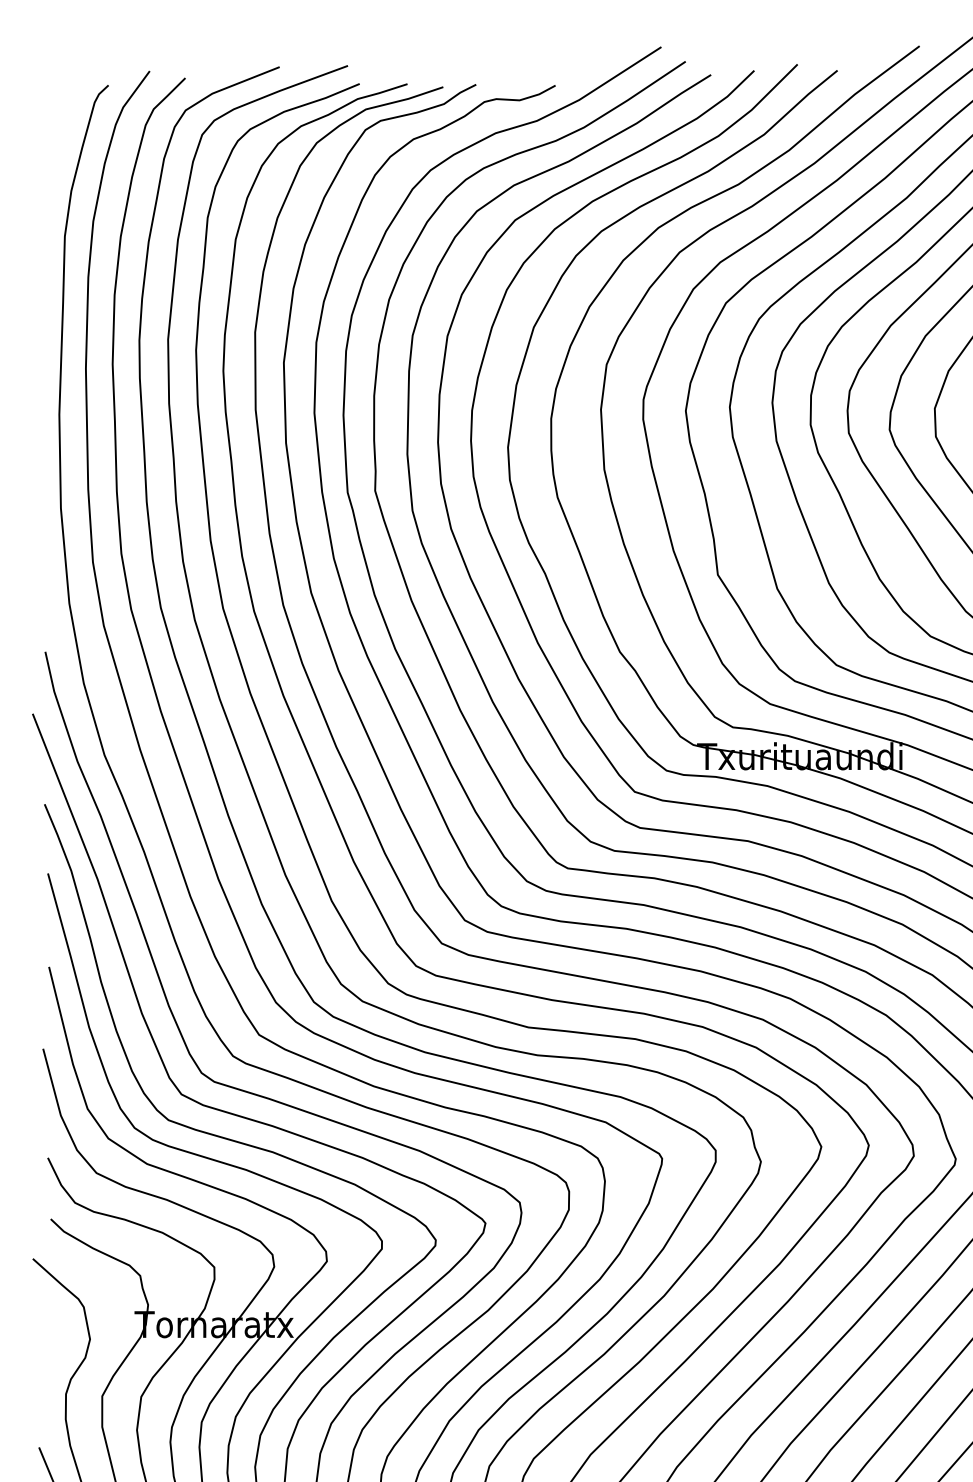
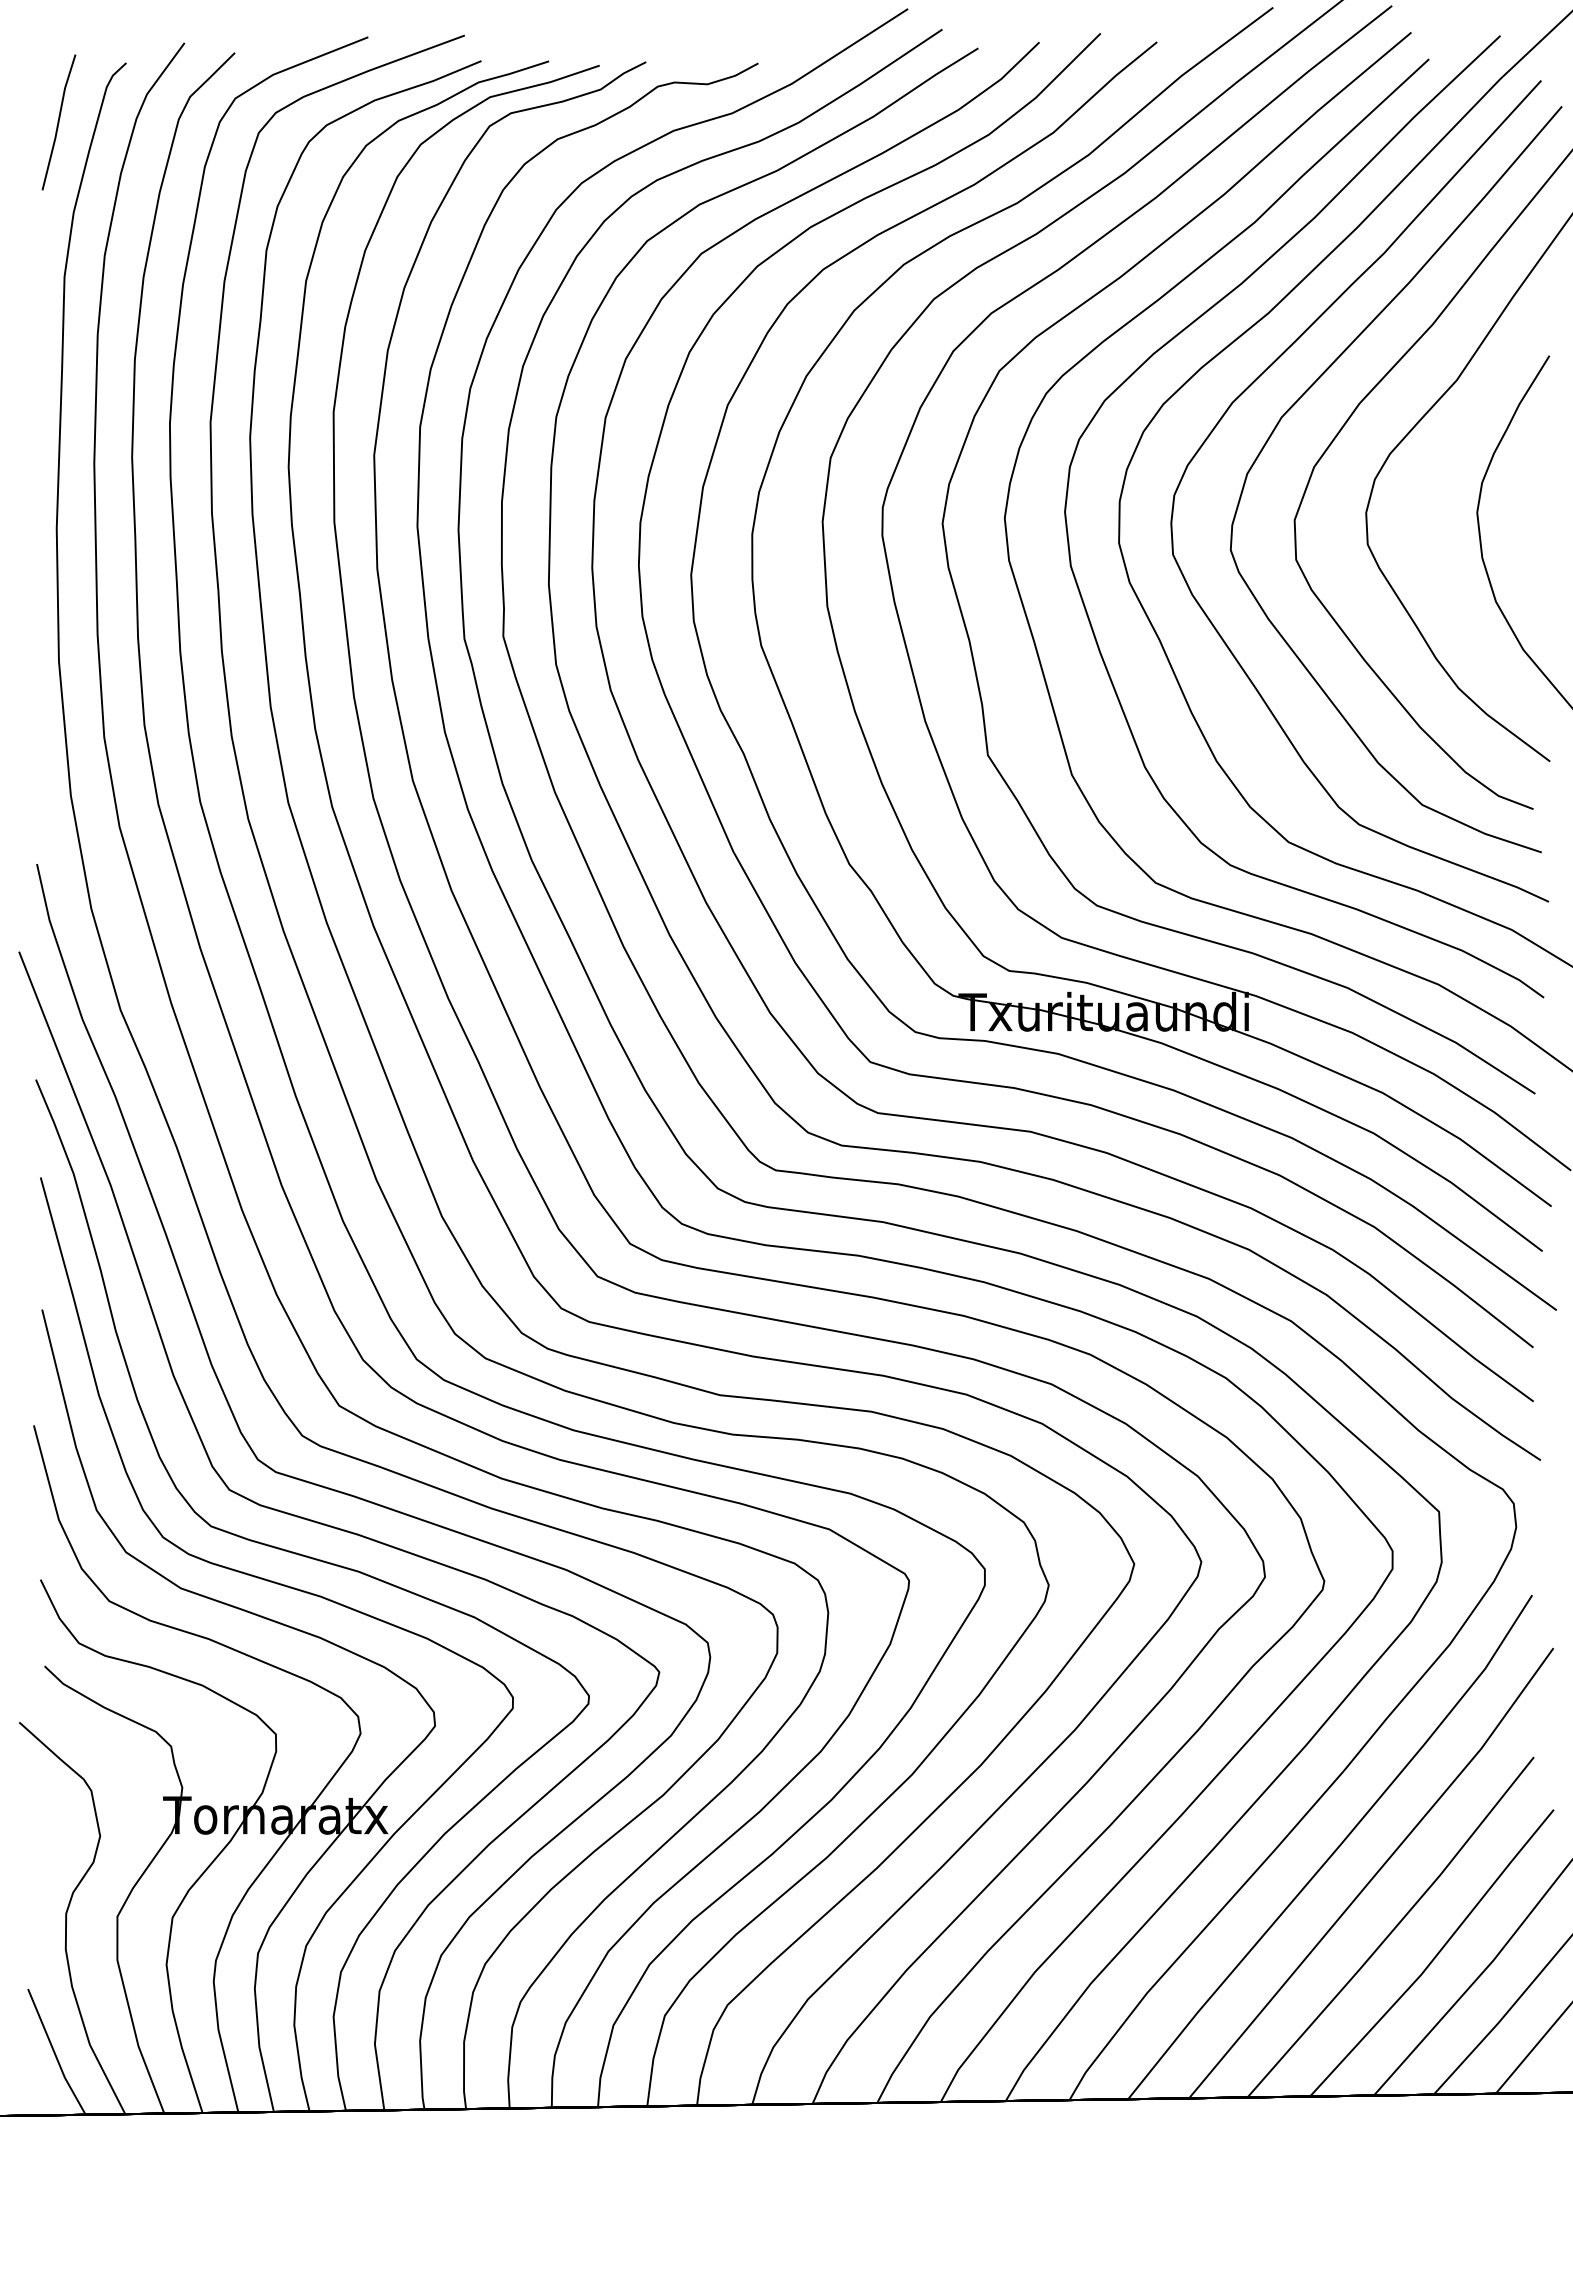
line: (60, 127) -> (58, 122), added

